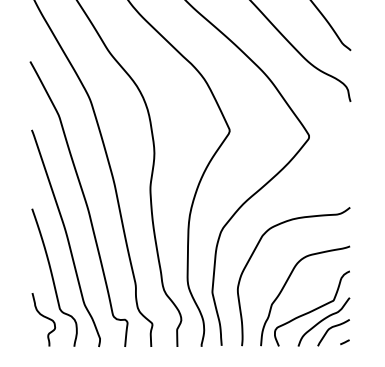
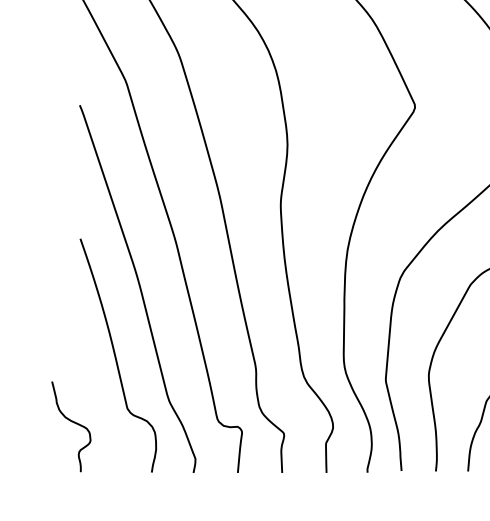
curve: (43, 317) -> (70, 422), moved

